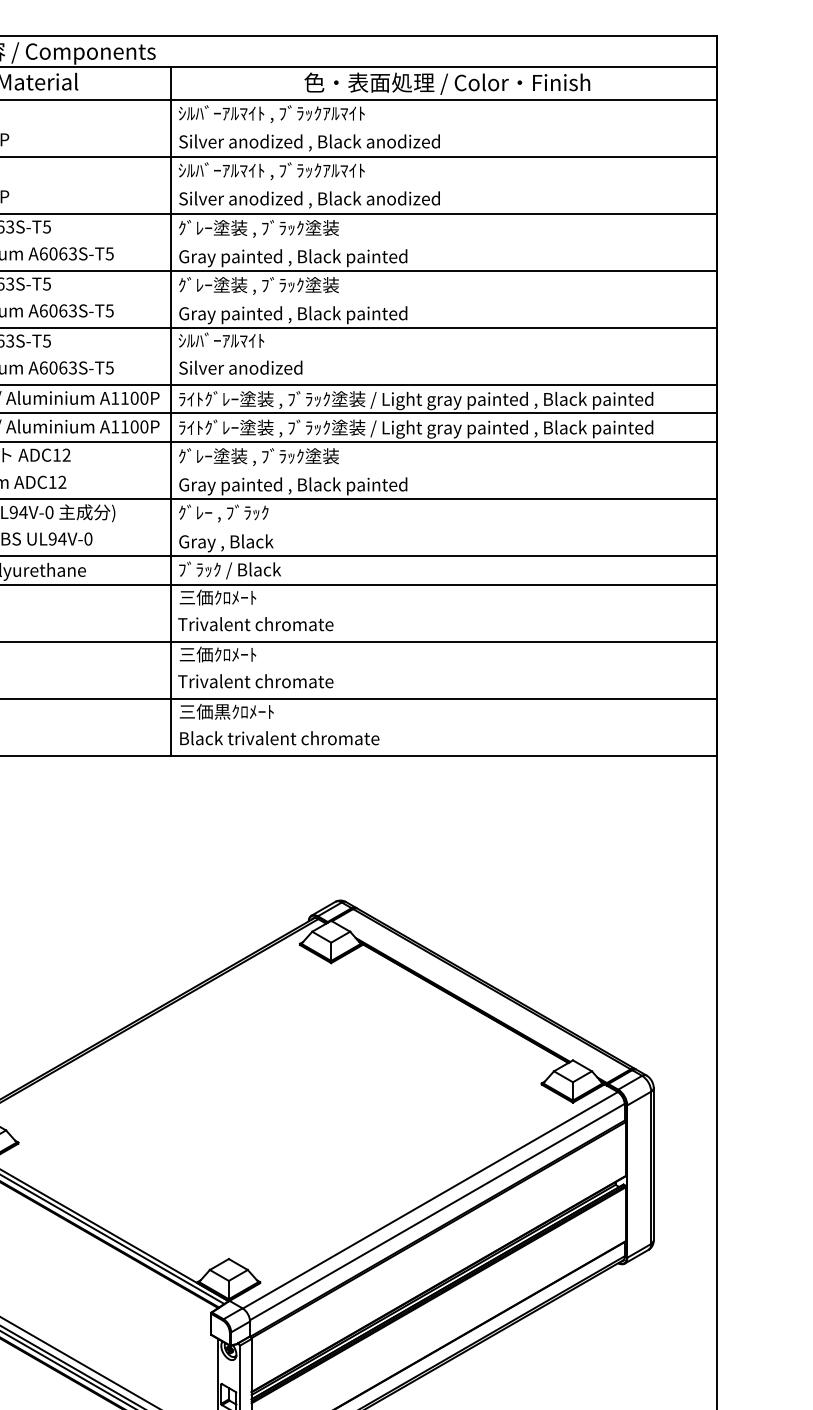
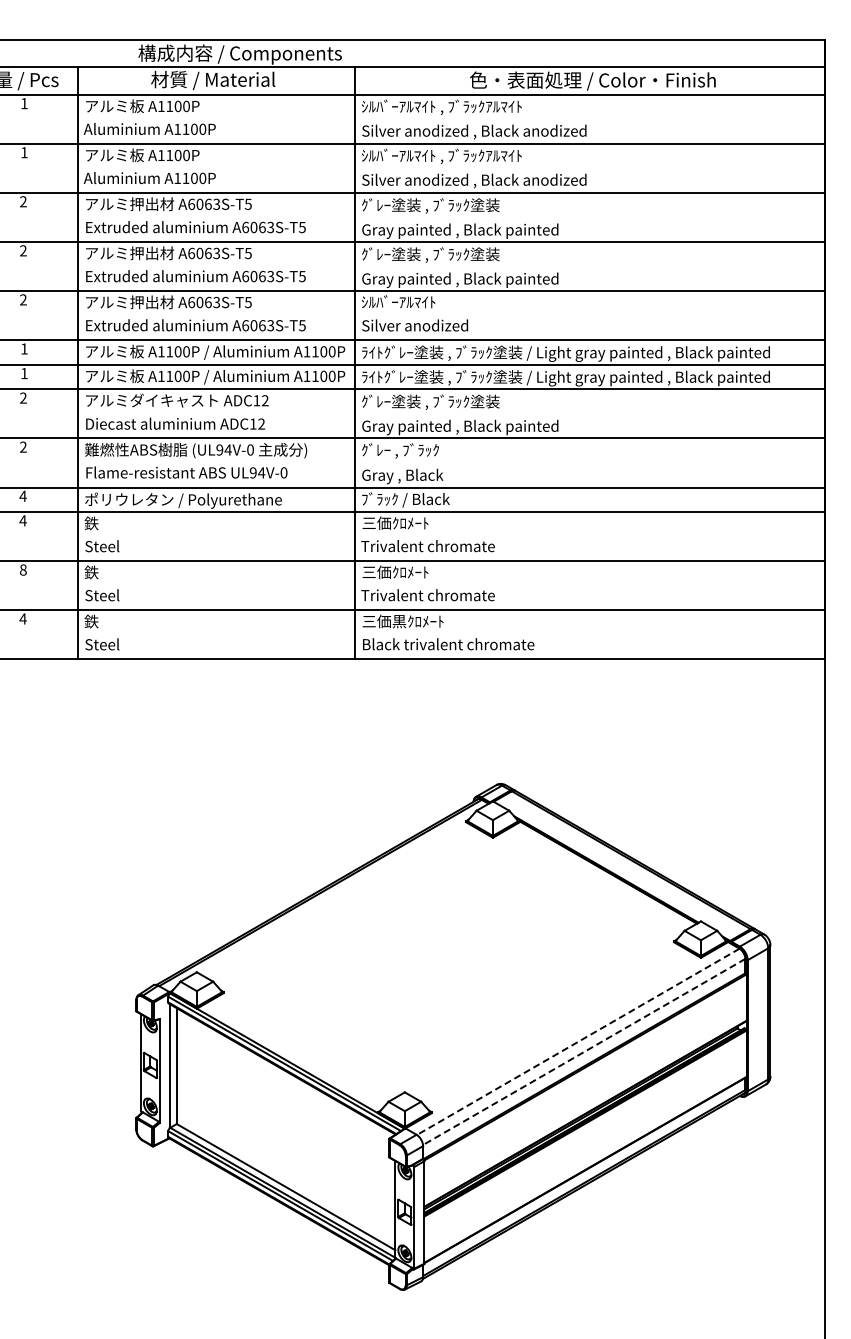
line: (429, 1201) -> (577, 1042), solid -> dashed
line: (436, 1212) -> (583, 1052), solid -> dashed

